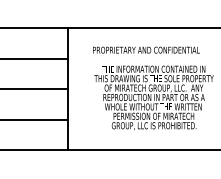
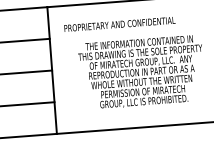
text: (146, 49) -> (119, 23), moved

